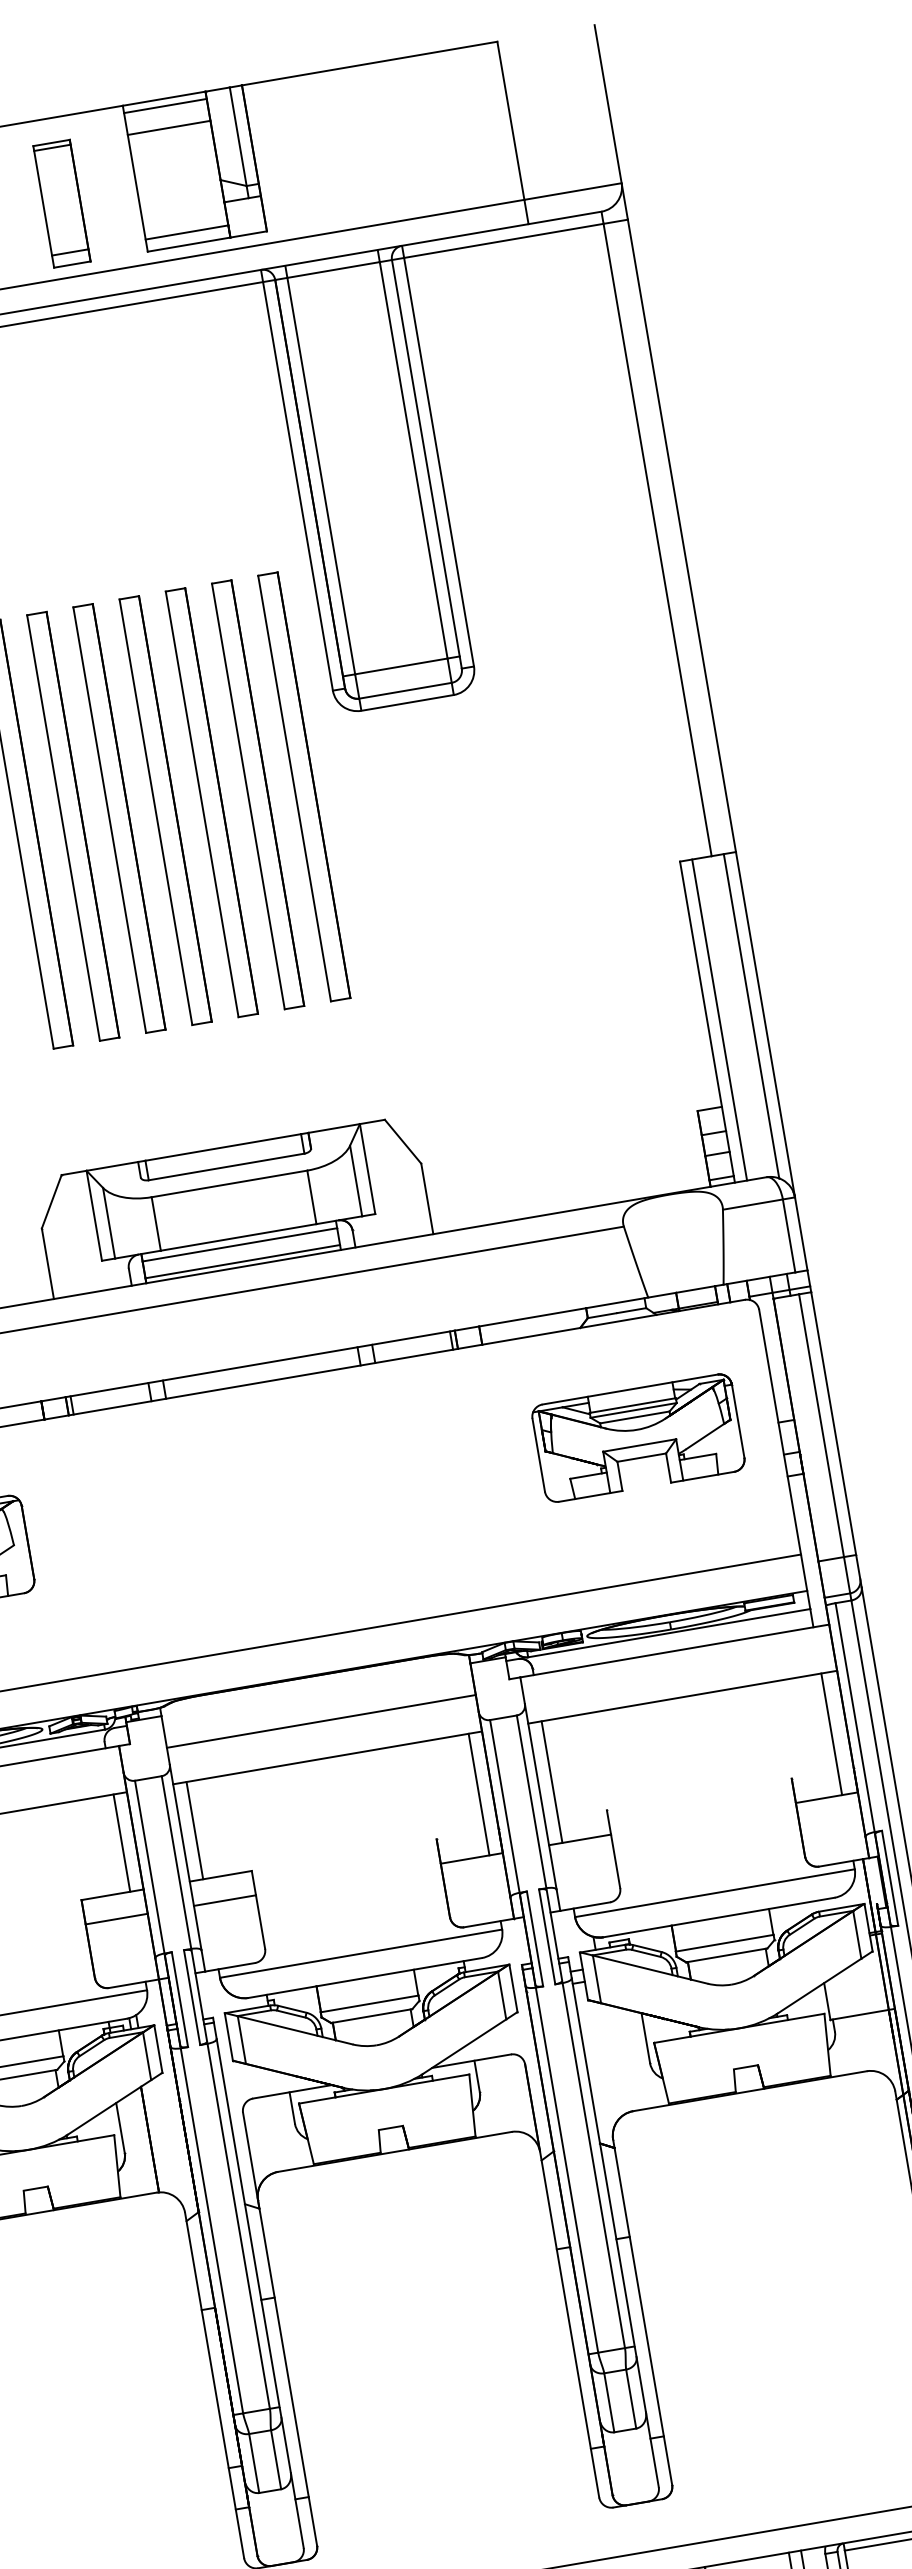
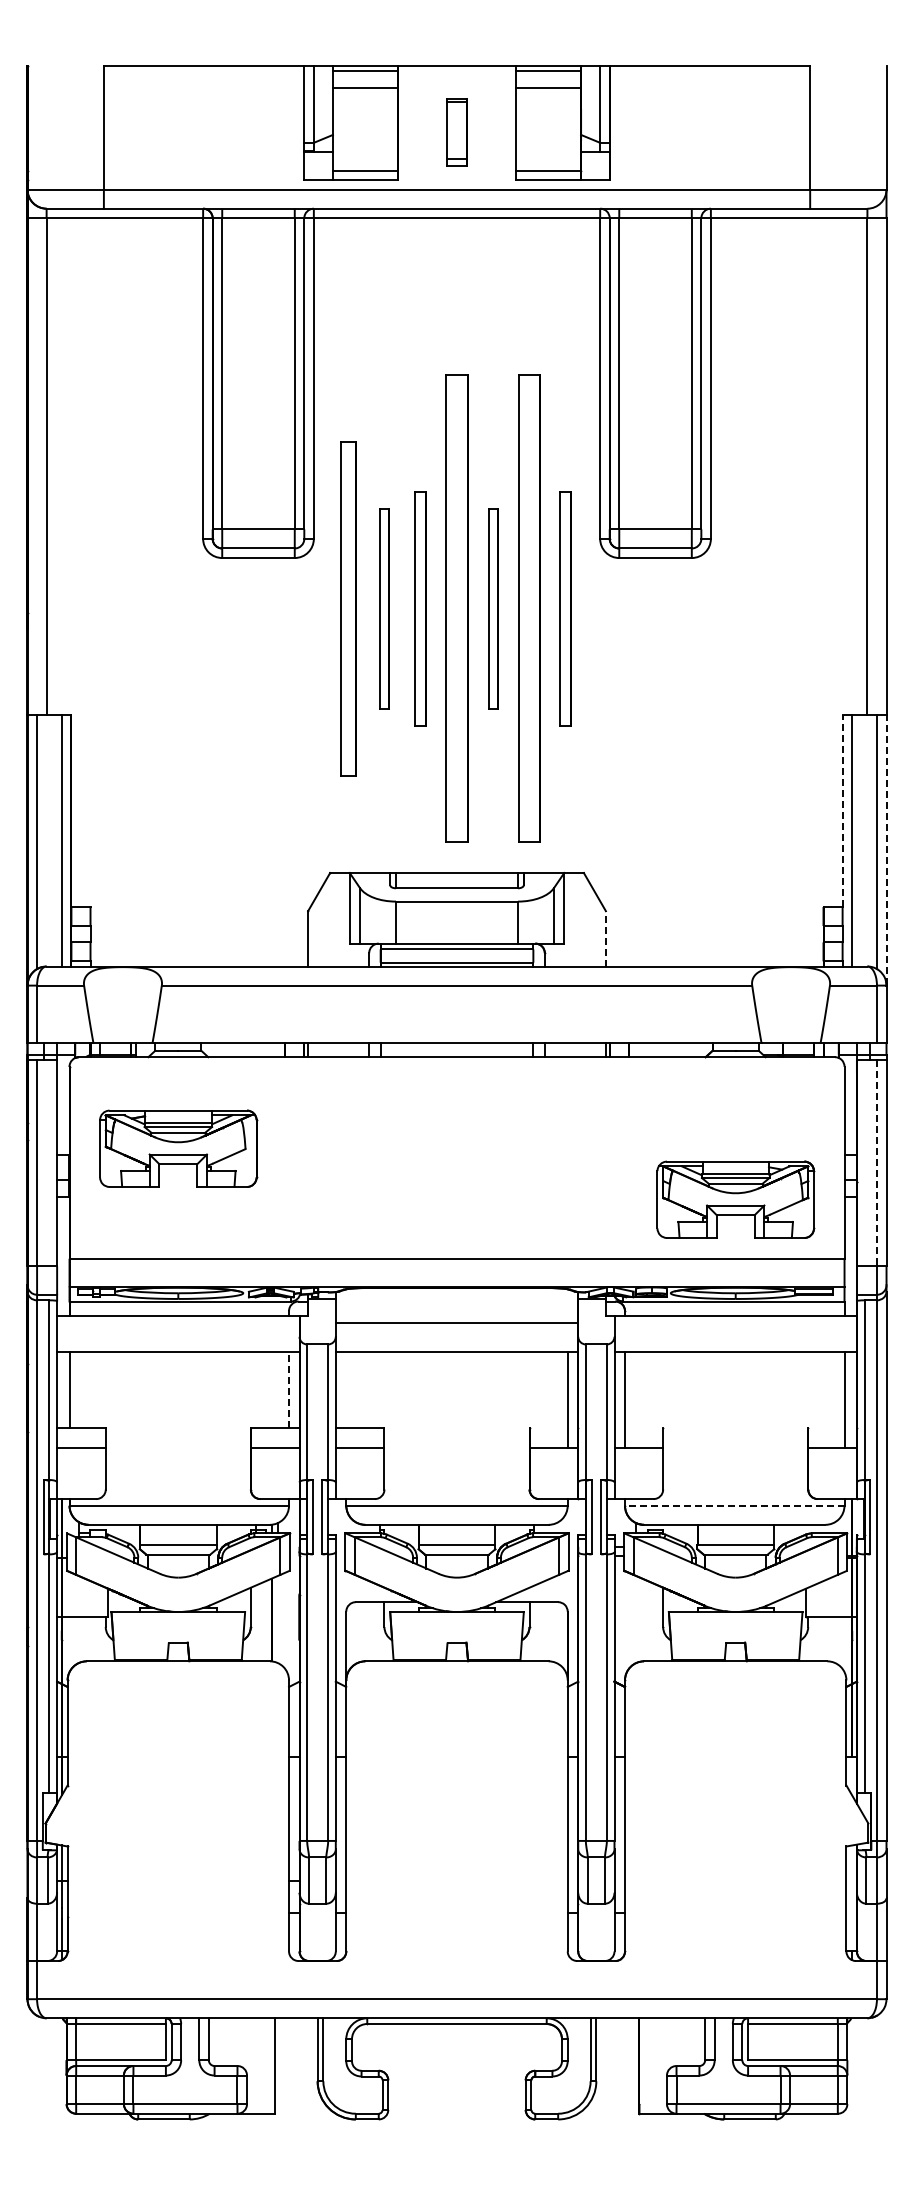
part: (61, 204) -> (456, 132), size x0.7
part: (303, 786) -> (565, 608), size x0.7
part: (258, 794) -> (529, 608), size x1.4
part: (212, 802) -> (493, 608), size x0.6
part: (165, 810) -> (456, 608), size x1.4
part: (119, 818) -> (420, 608), size x0.7
part: (73, 826) -> (384, 608), size x0.6
line: (700, 983) -> (842, 810), solid -> dashed
line: (765, 1023) -> (886, 849), solid -> dashed
line: (426, 1198) -> (605, 938), solid -> dashed
line: (821, 1426) -> (876, 1163), solid -> dashed
part: (638, 1437) -> (735, 1199), moved
line: (195, 1830) -> (346, 1390), removed
line: (122, 1842) -> (289, 1389), solid -> dashed
line: (714, 1892) -> (734, 1505), solid -> dashed

